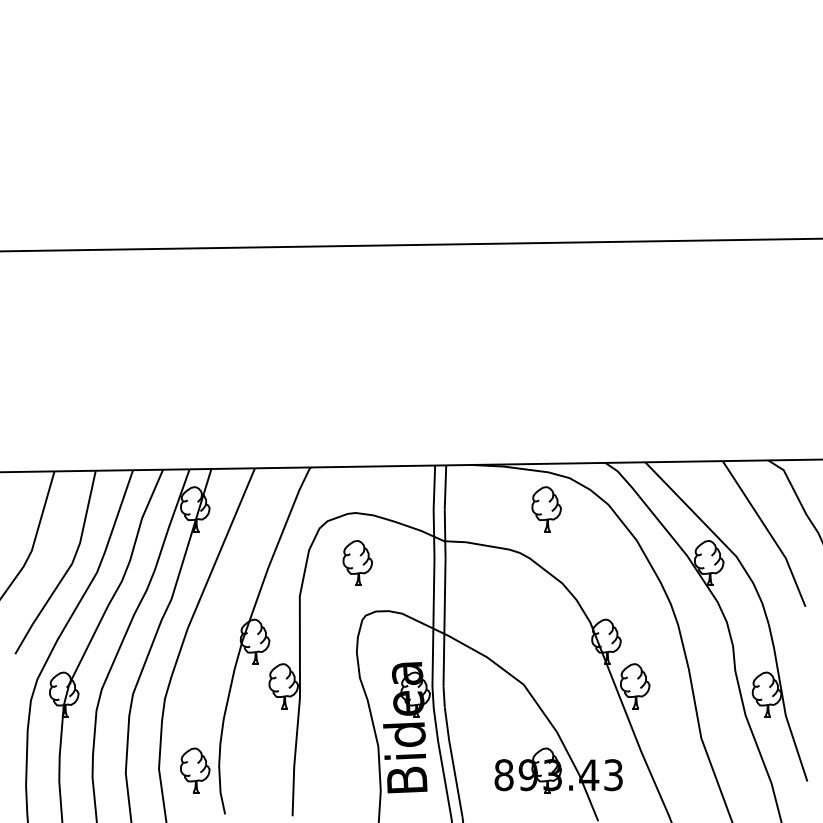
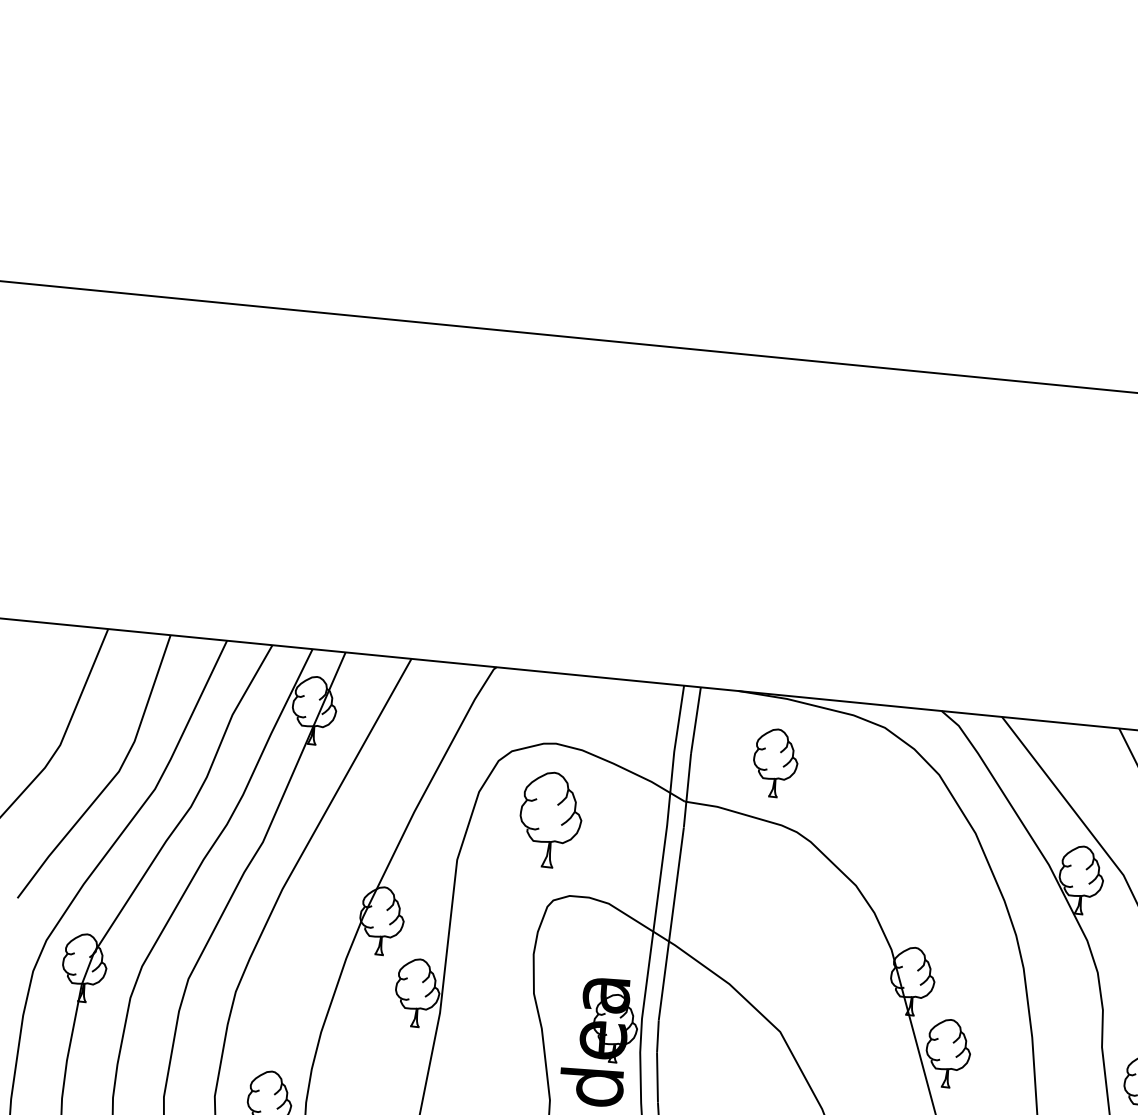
part: (546, 509) -> (775, 763), moved
part: (357, 562) -> (550, 818), size x1.4

